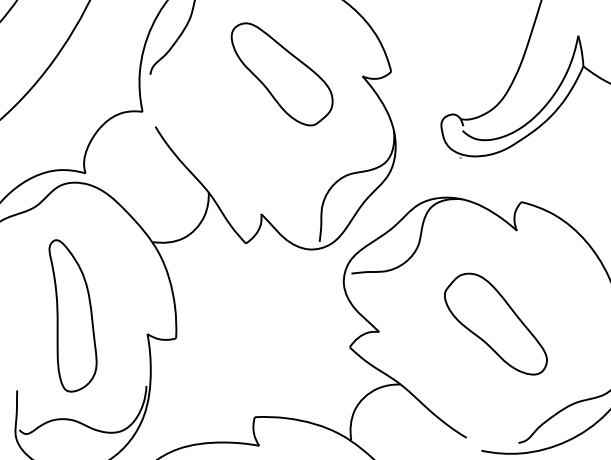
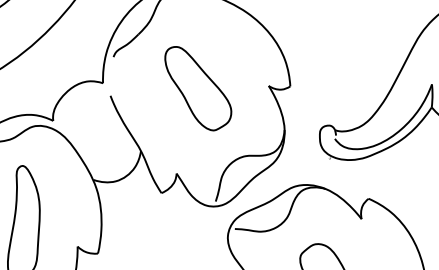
part: (281, 74) -> (197, 89), moved

